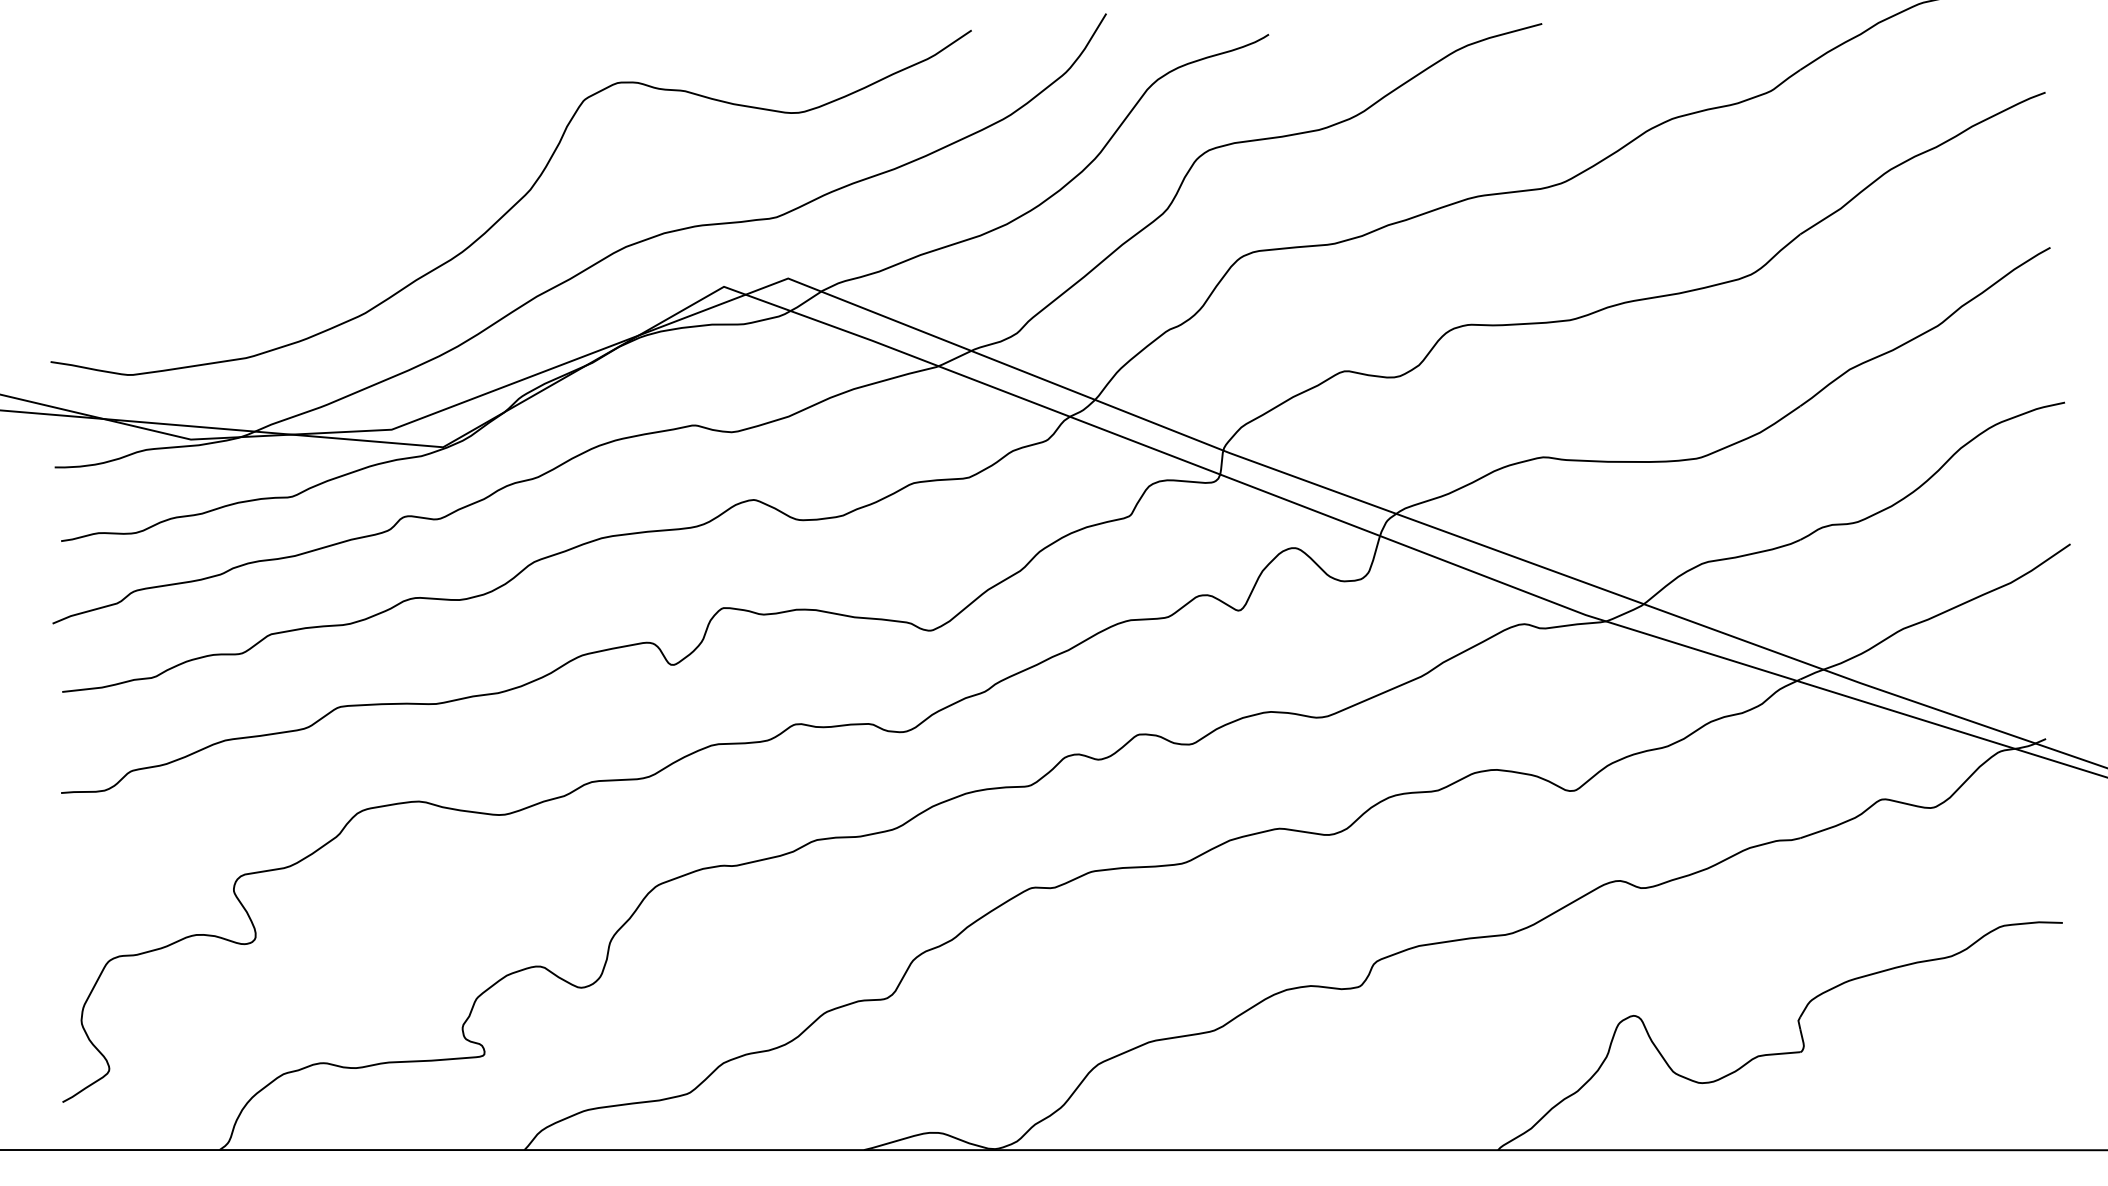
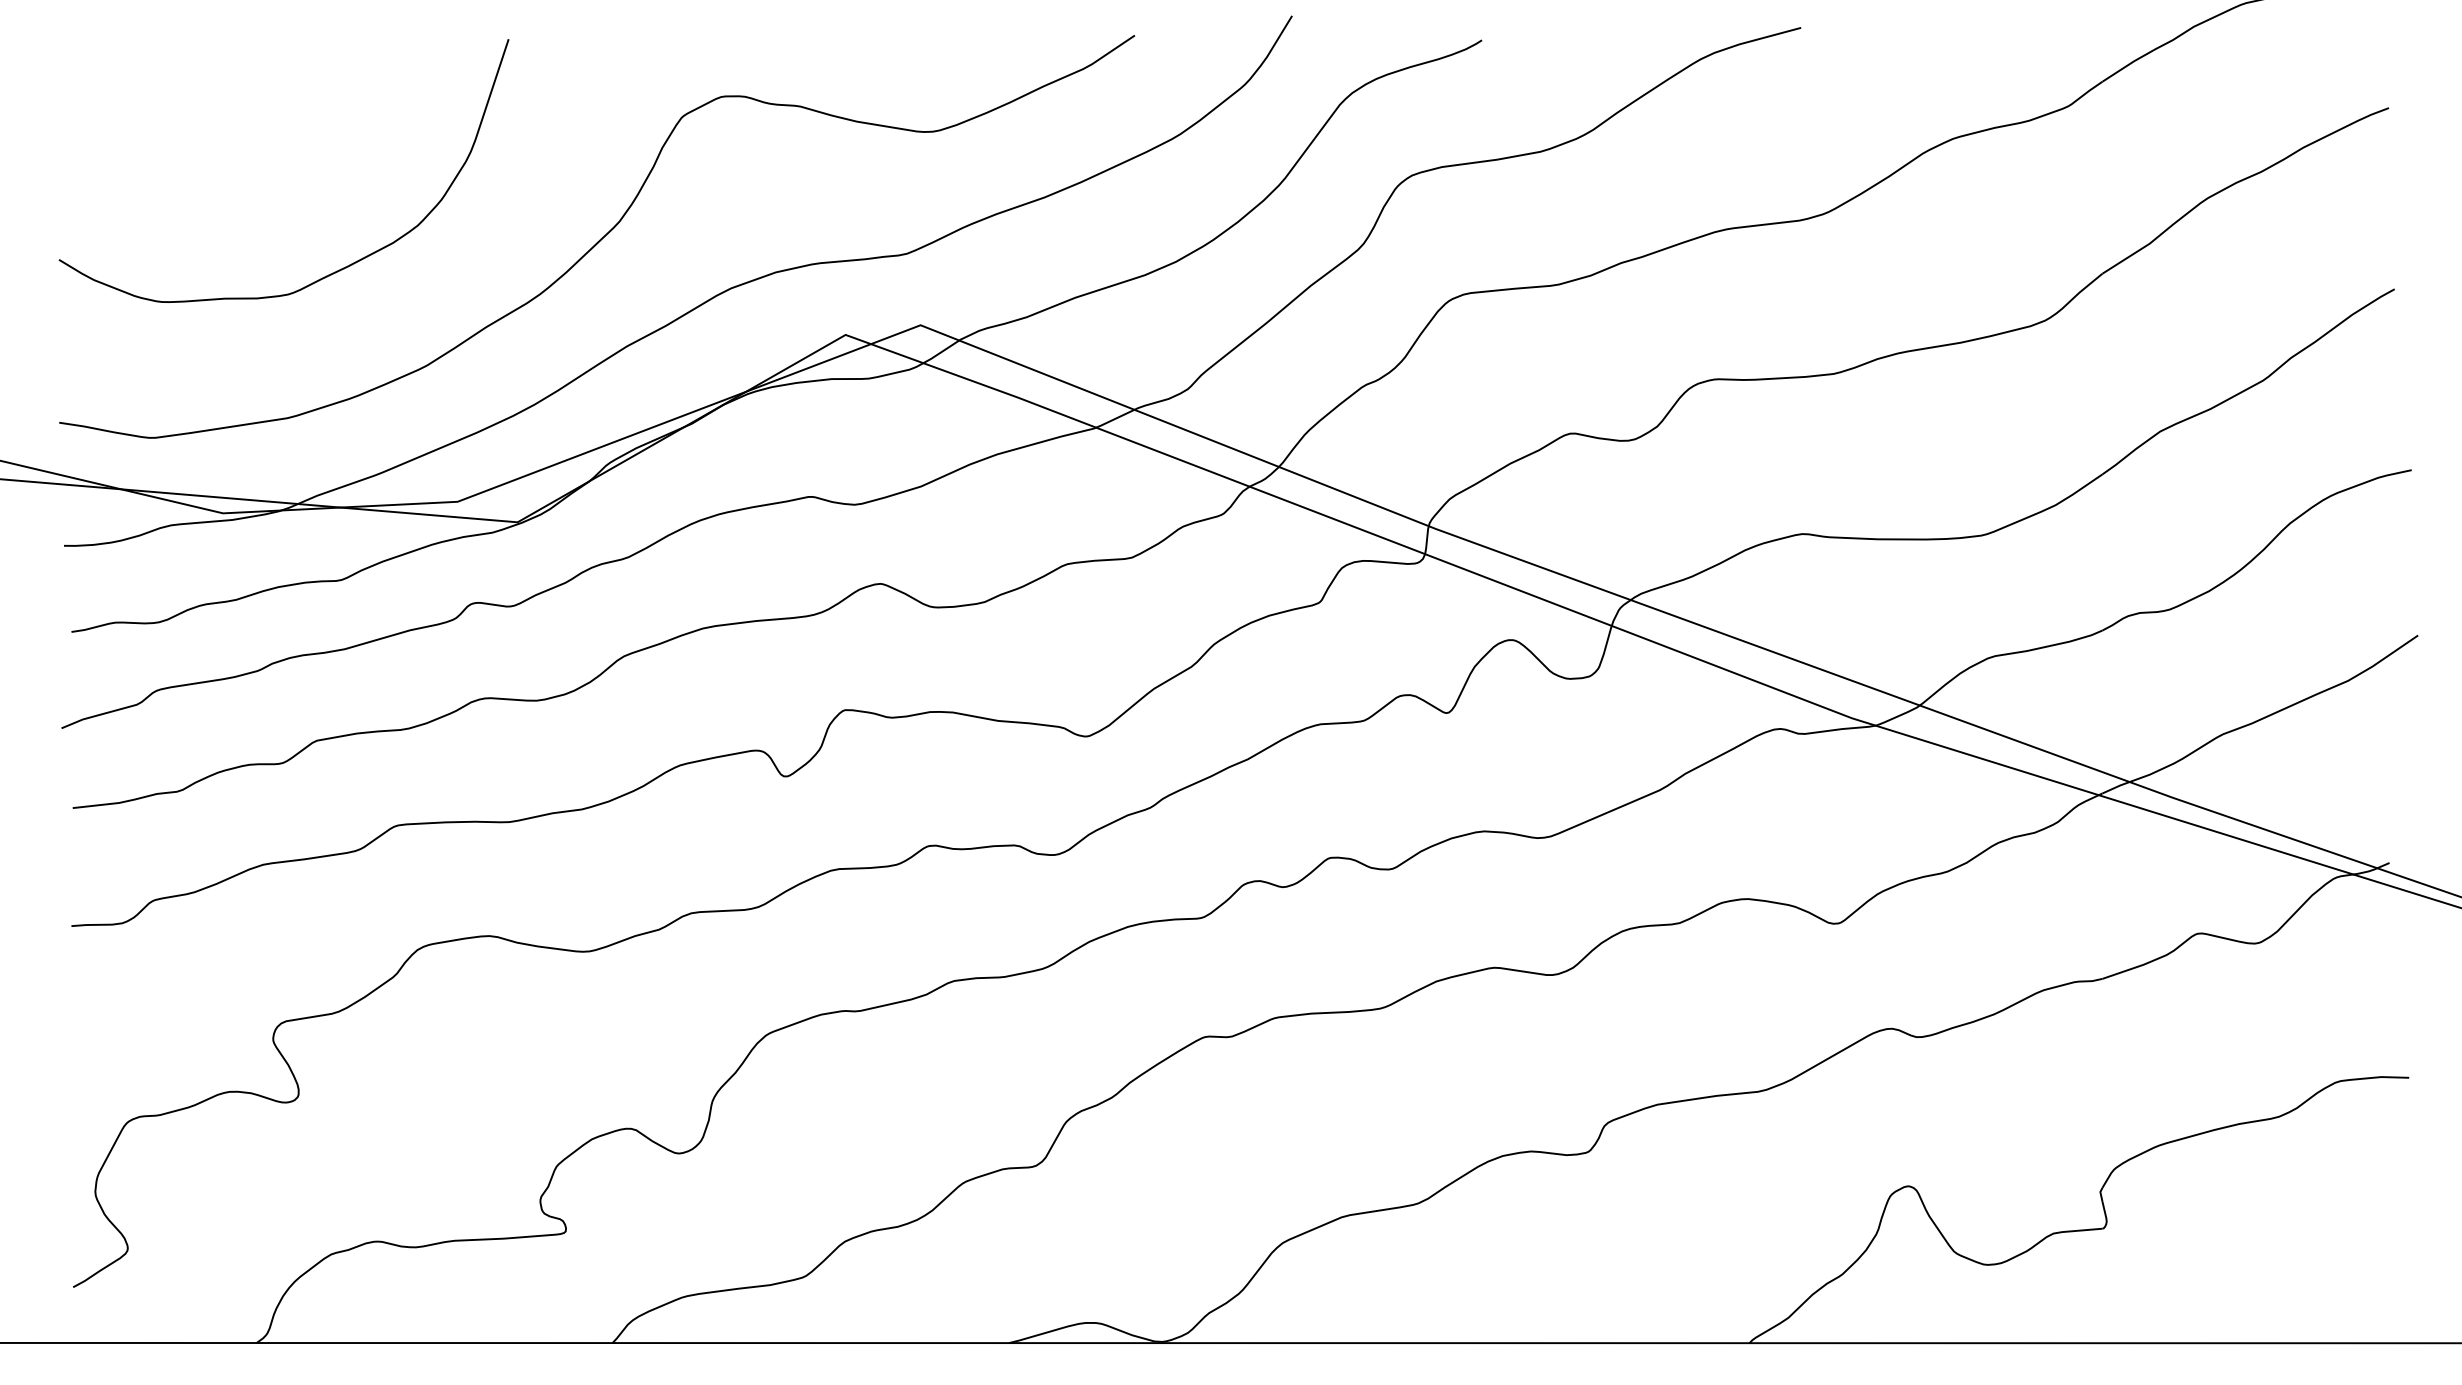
curve: (286, 232) -> (334, 271), added

